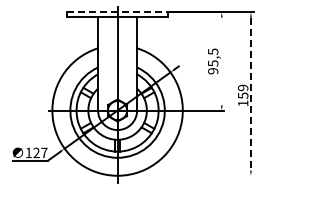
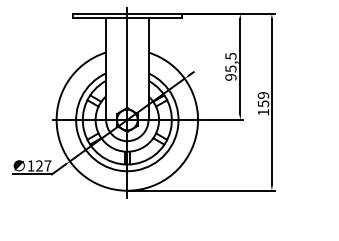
line: (118, 12) -> (128, 13), dashed -> solid
line: (221, 61) -> (239, 66), added
line: (250, 94) -> (271, 102), dashed -> solid
line: (185, 175) -> (200, 190), added

